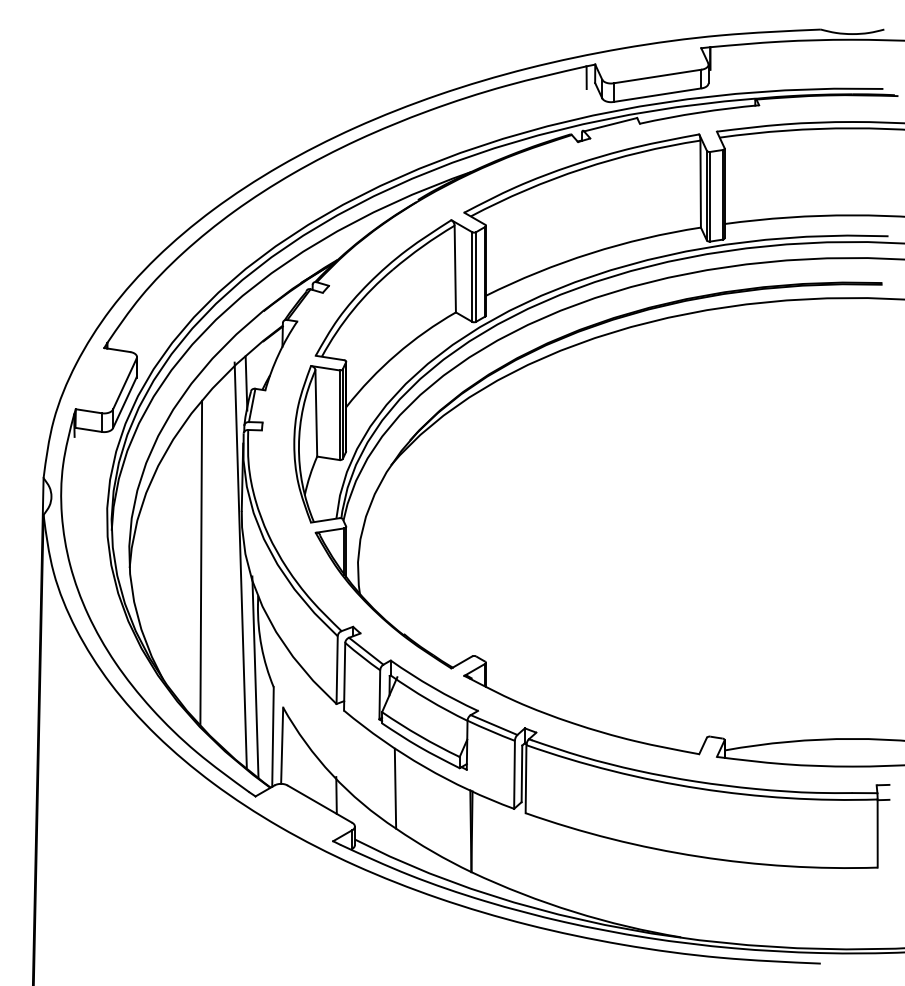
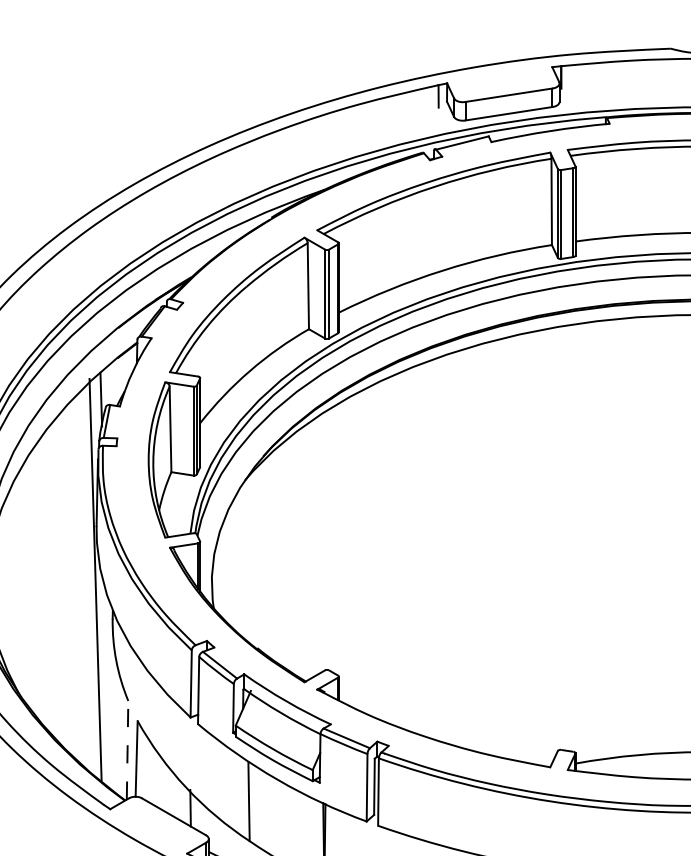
line: (201, 561) -> (56, 576), removed
line: (255, 676) -> (110, 690), removed
line: (273, 737) -> (128, 750), solid -> dashed

